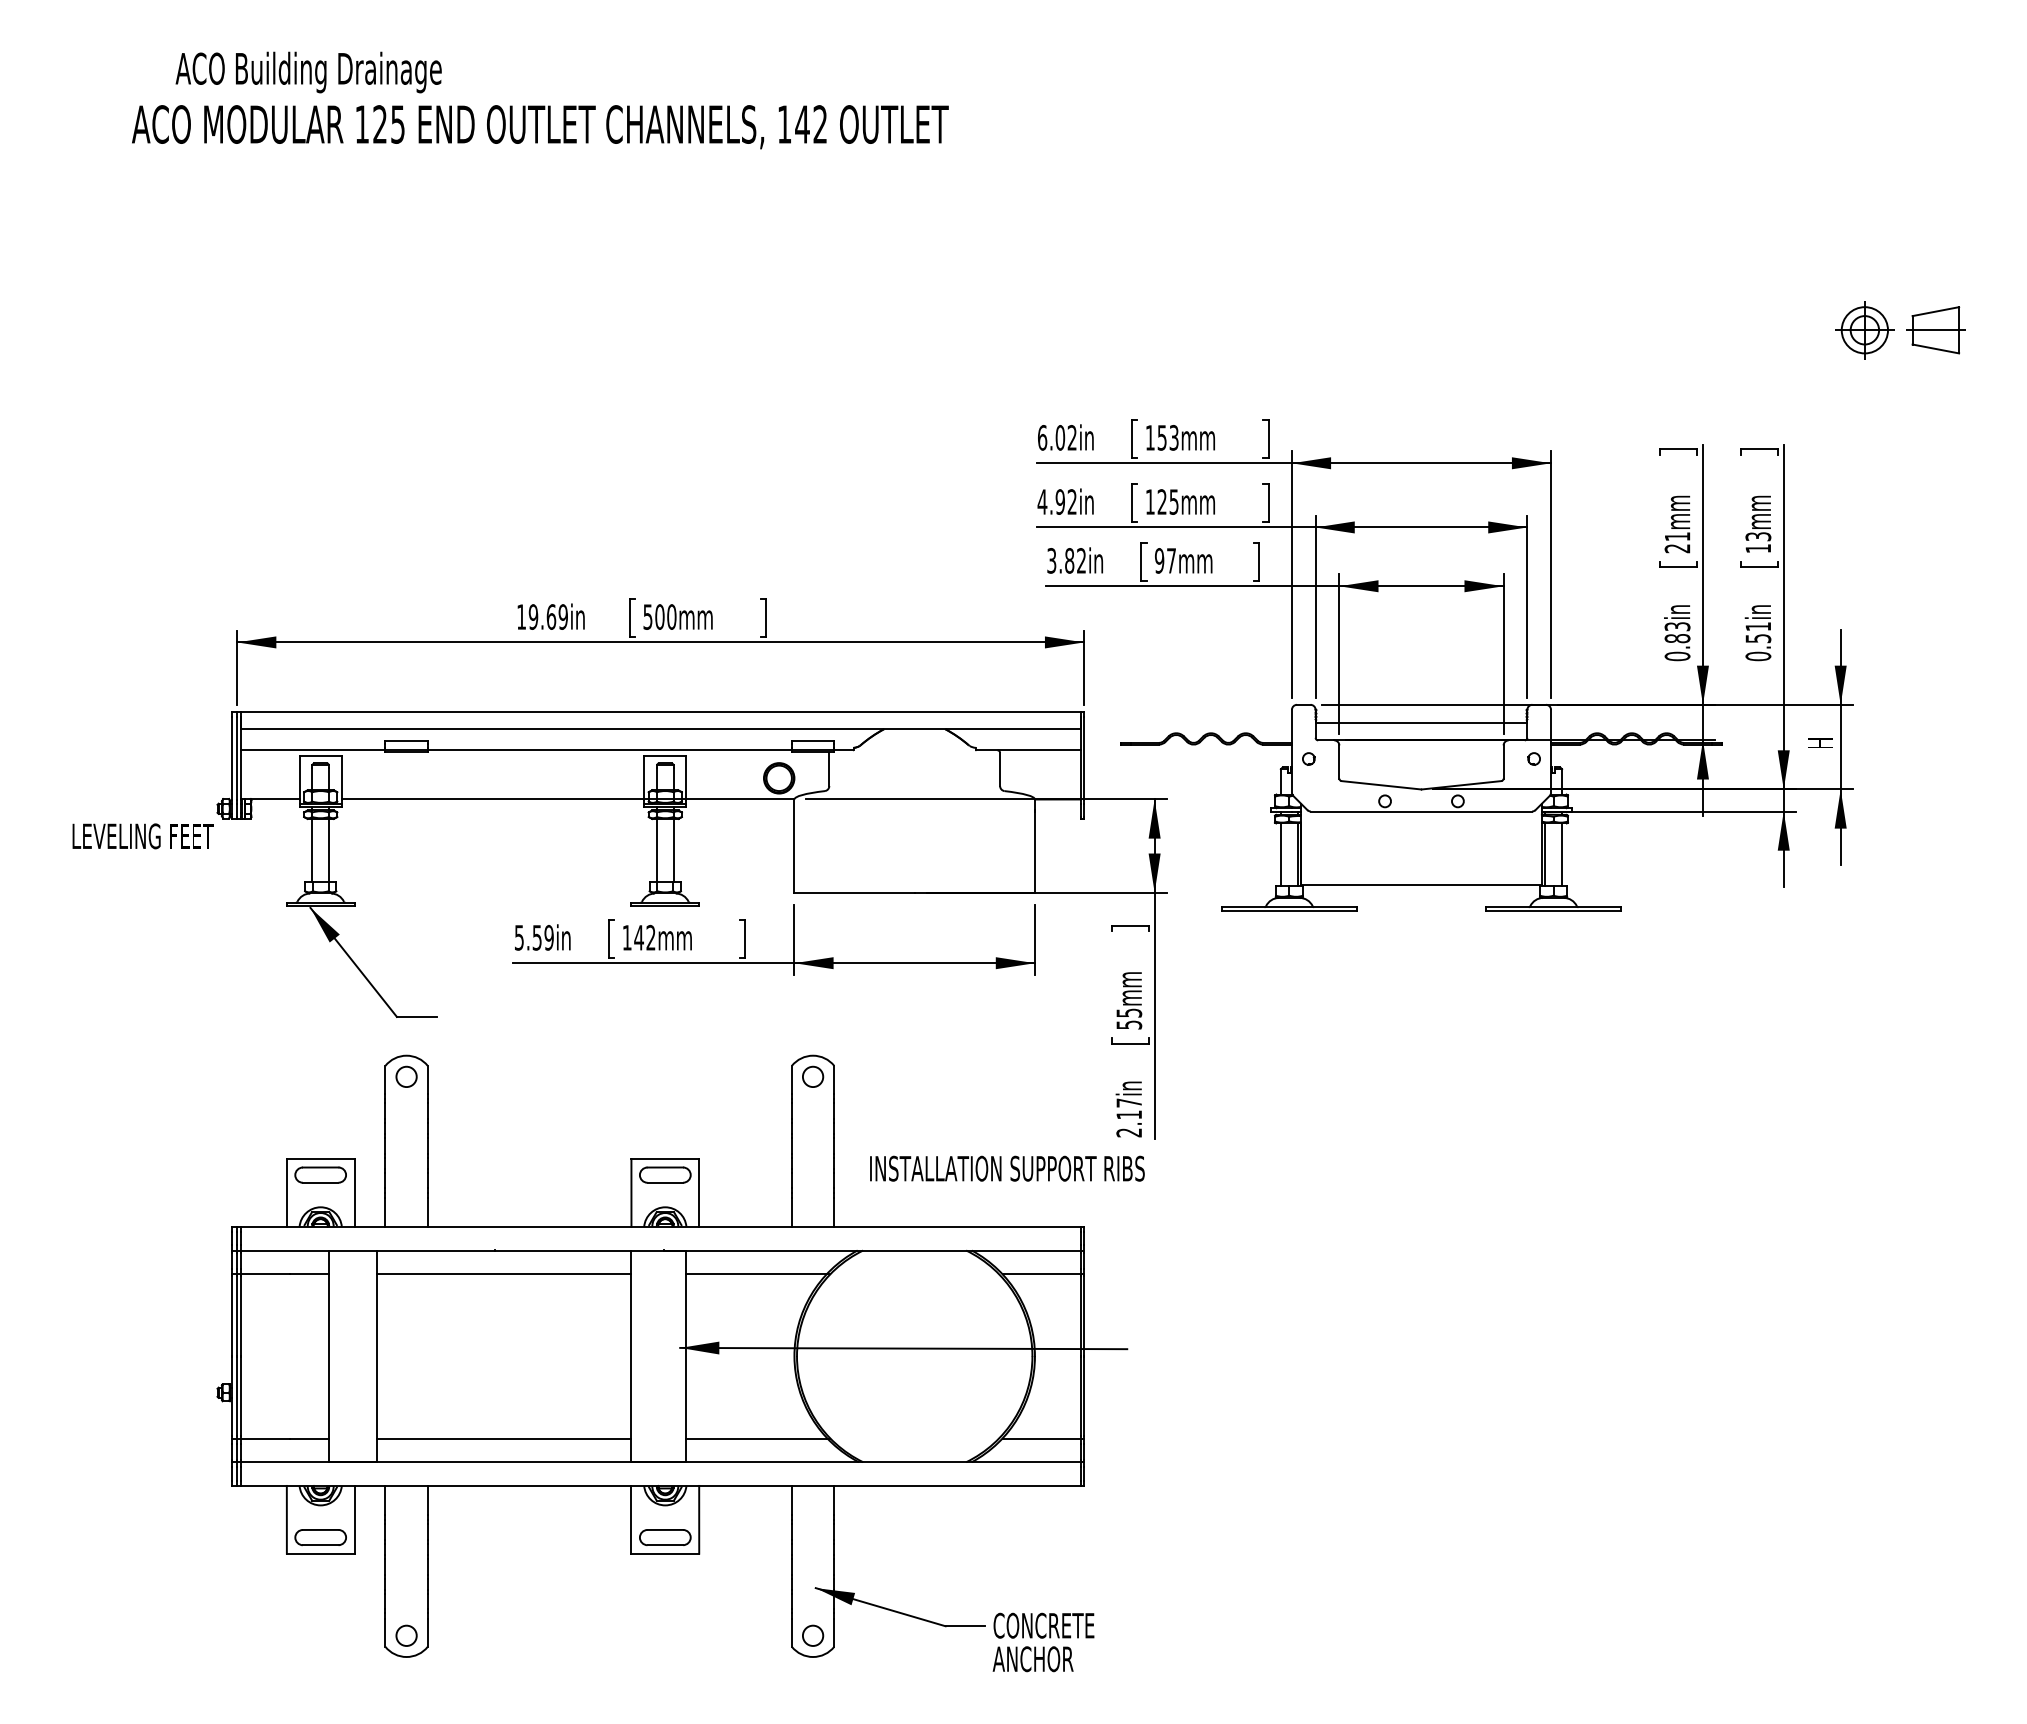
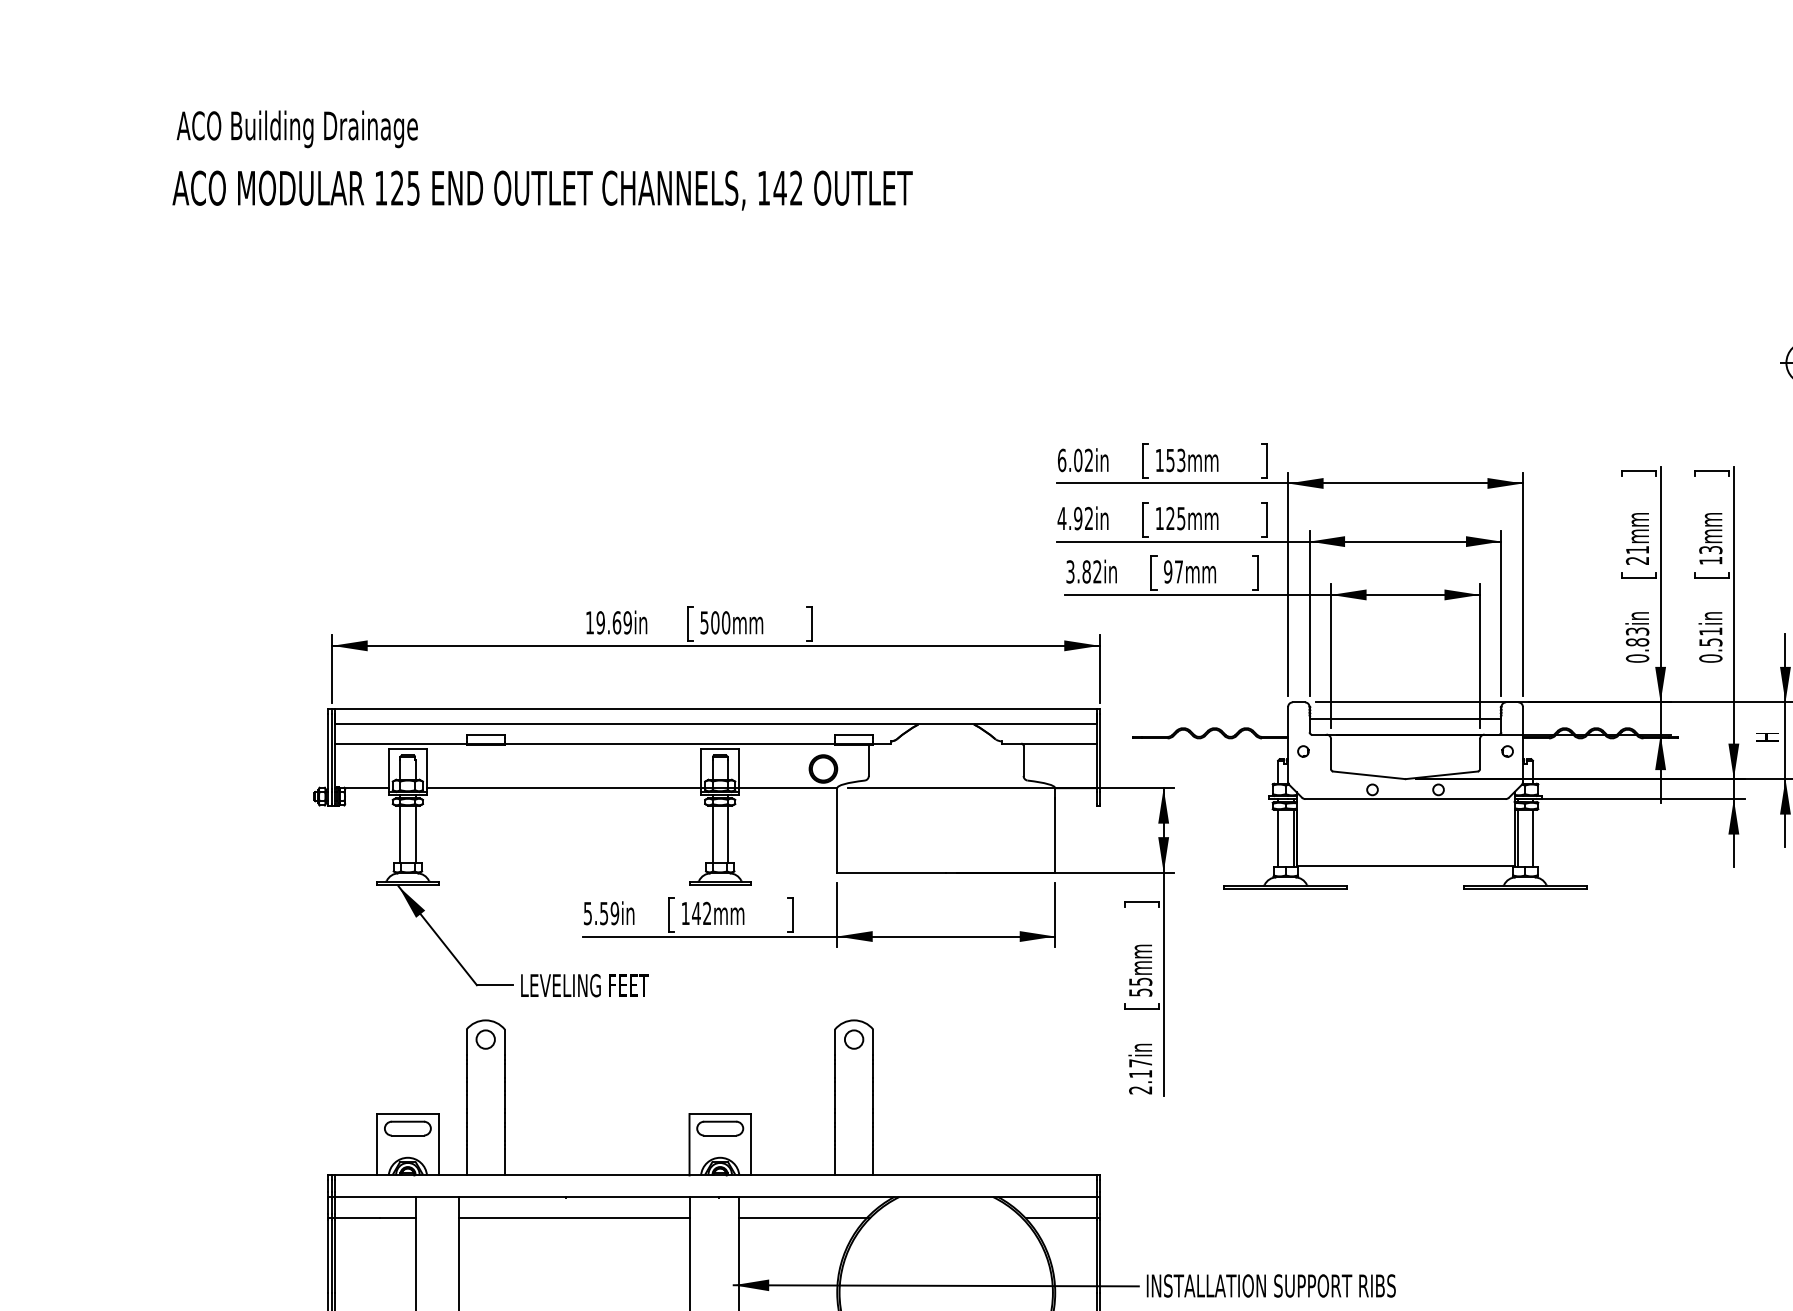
text: (308, 72) -> (297, 129), moved
text: (540, 127) -> (542, 190), moved
text: (142, 836) -> (584, 985), moved
text: (1007, 1168) -> (1271, 1285), moved

